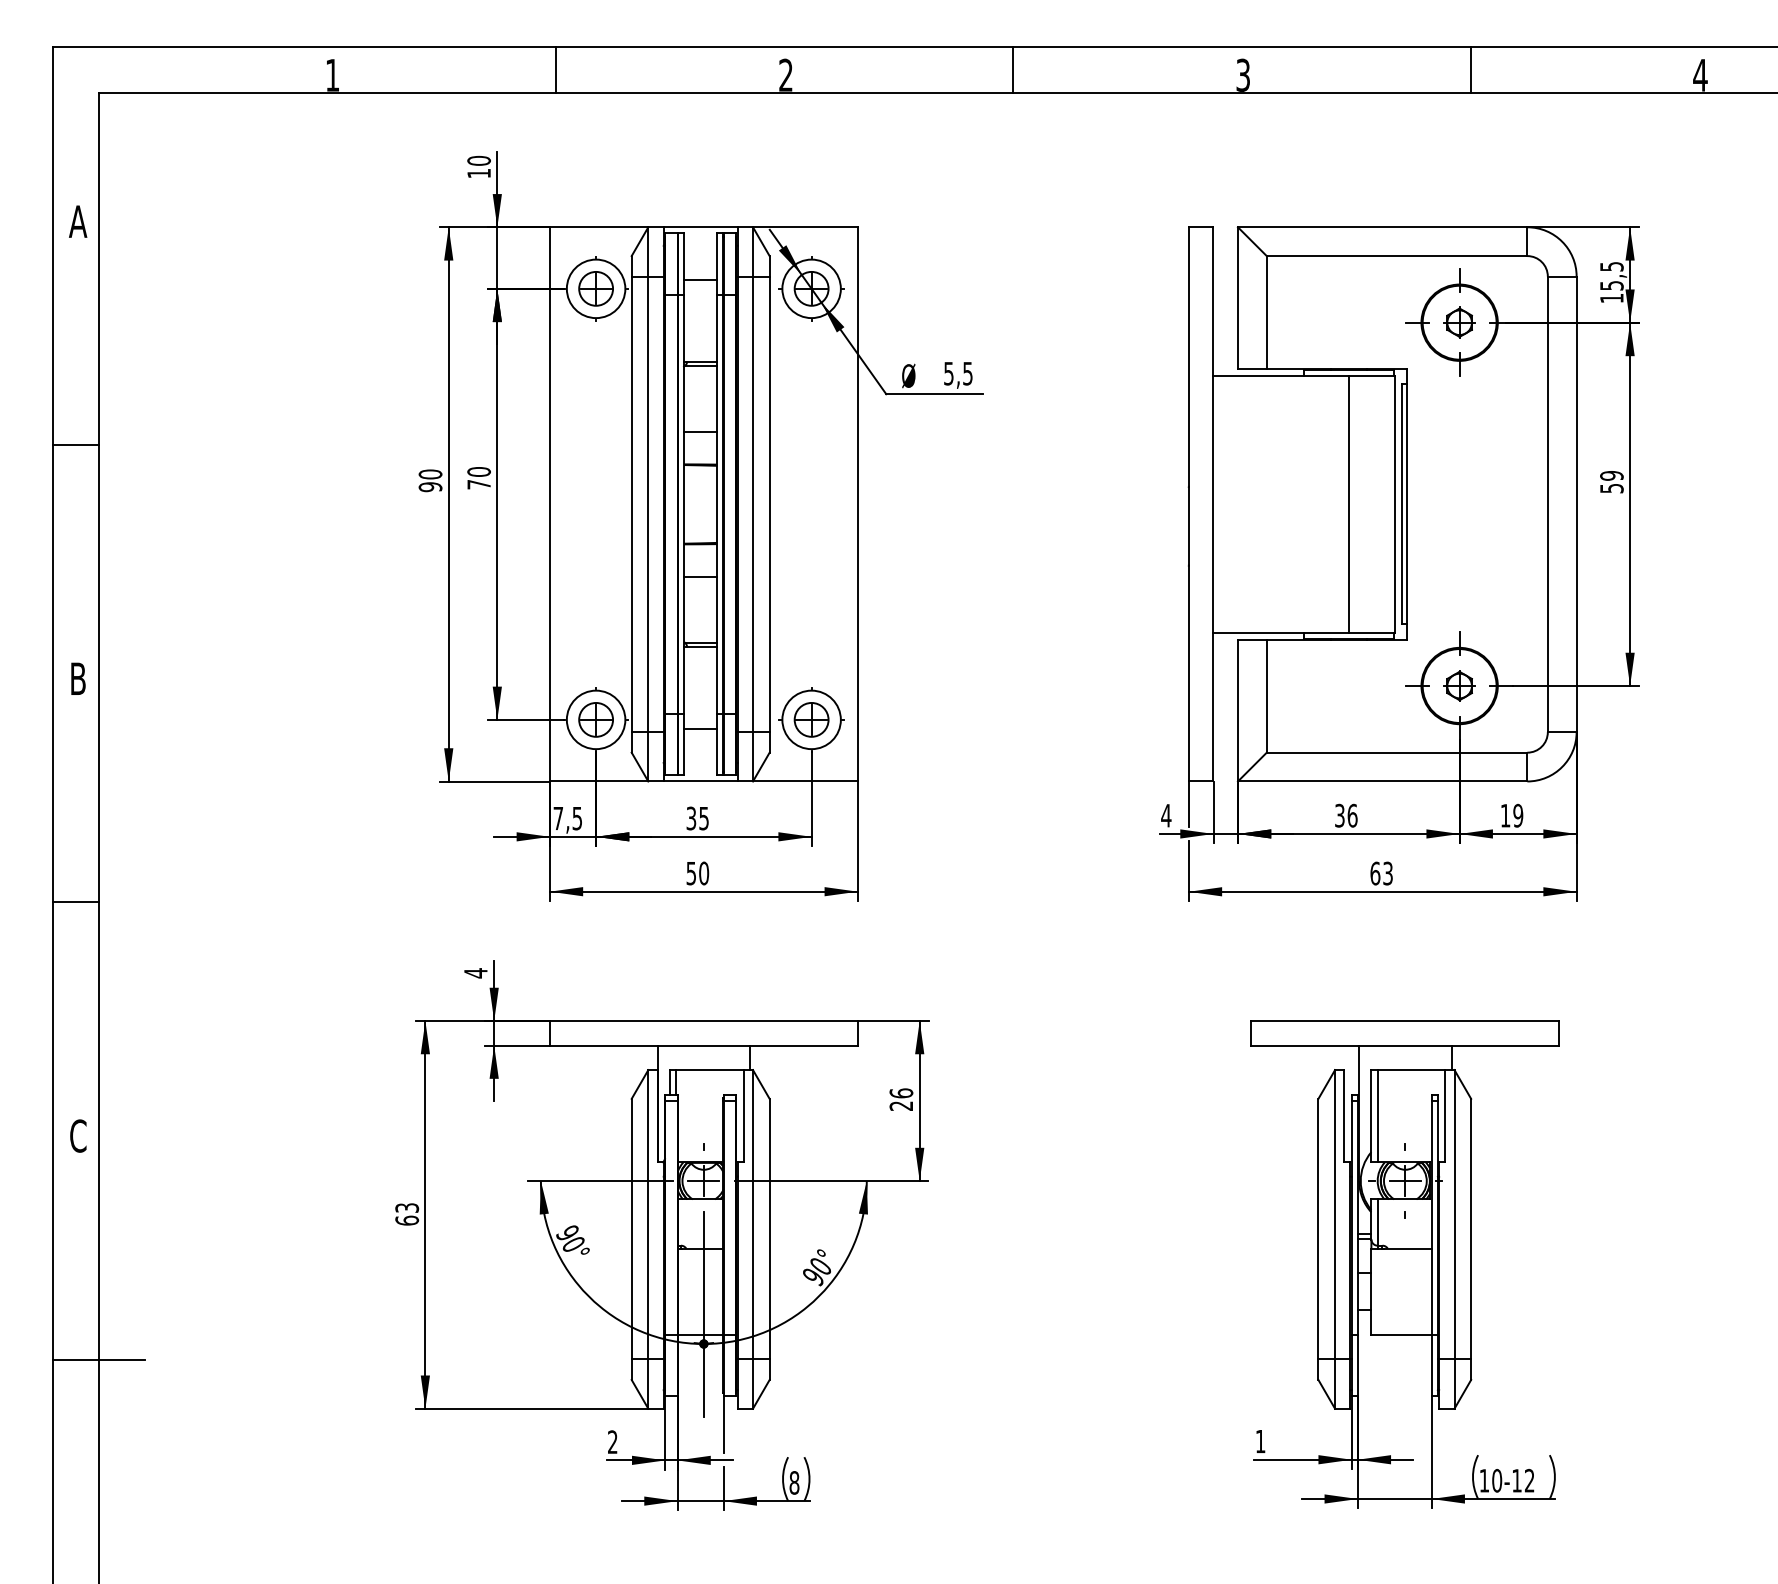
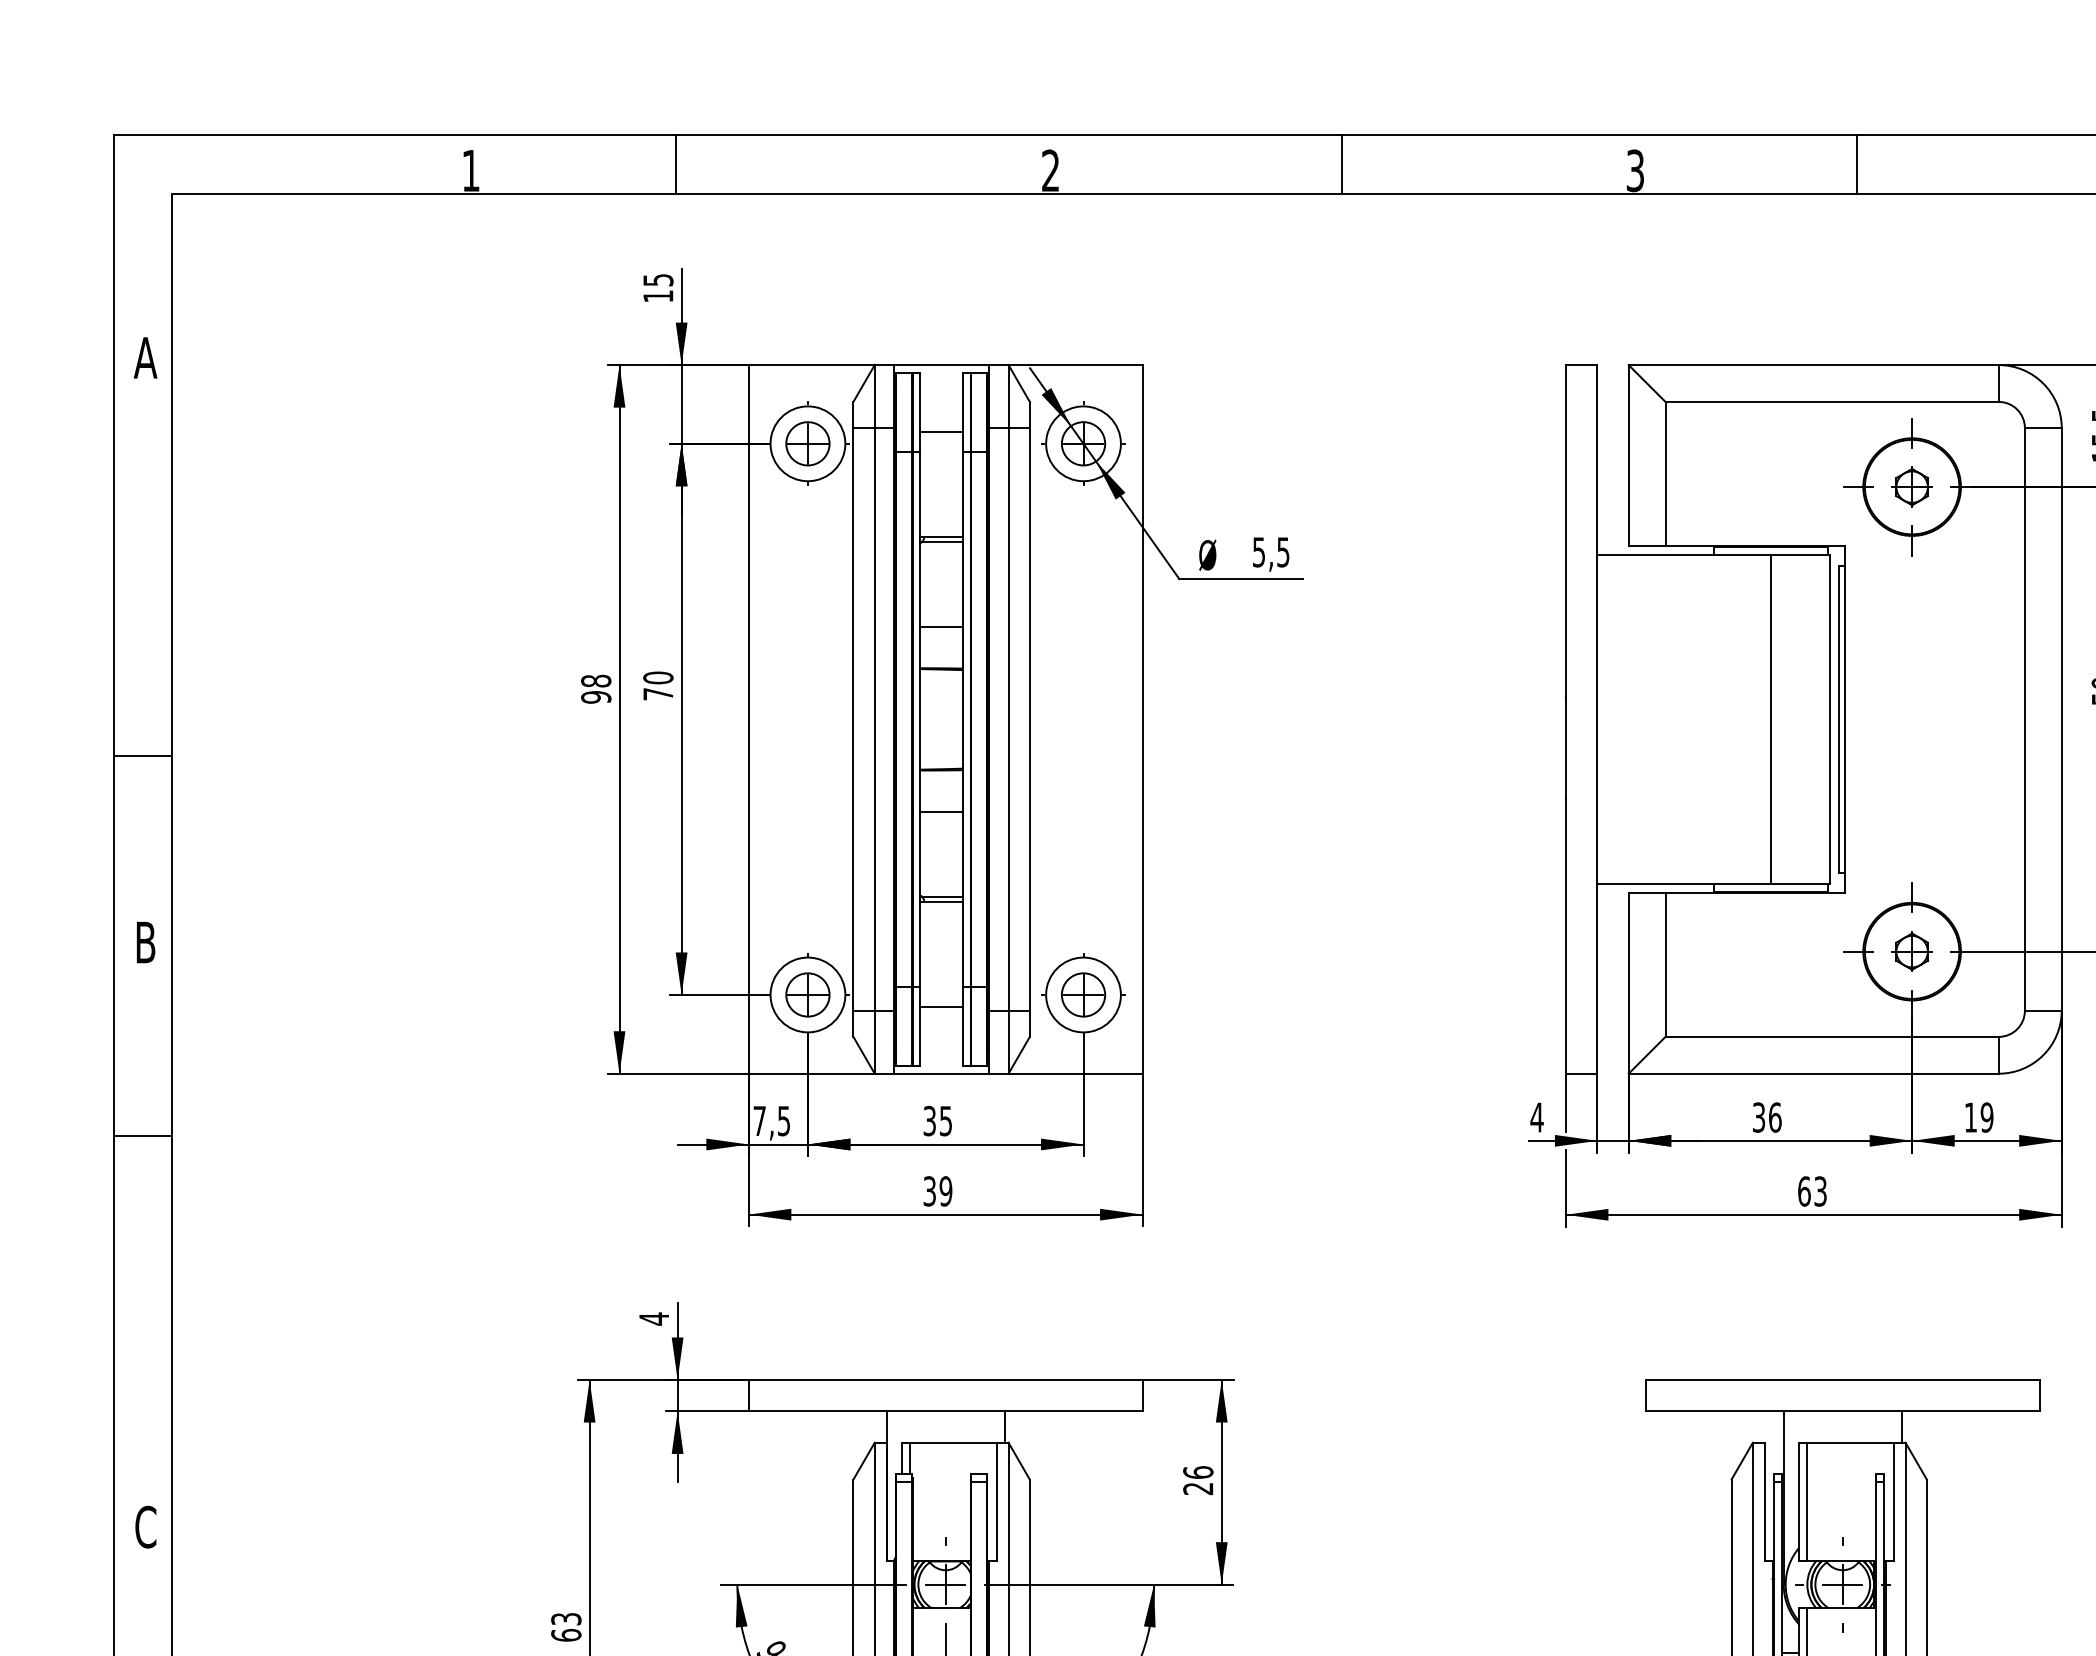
line: (556, 70) -> (676, 164), moved
line: (1470, 70) -> (1856, 164), moved
text: (478, 160) -> (657, 279), 10 -> 15
line: (76, 445) -> (143, 756), moved
text: (430, 474) -> (596, 681), 90 -> 98
text: (697, 873) -> (937, 1191), 50 -> 39
line: (76, 902) -> (143, 1136), moved

